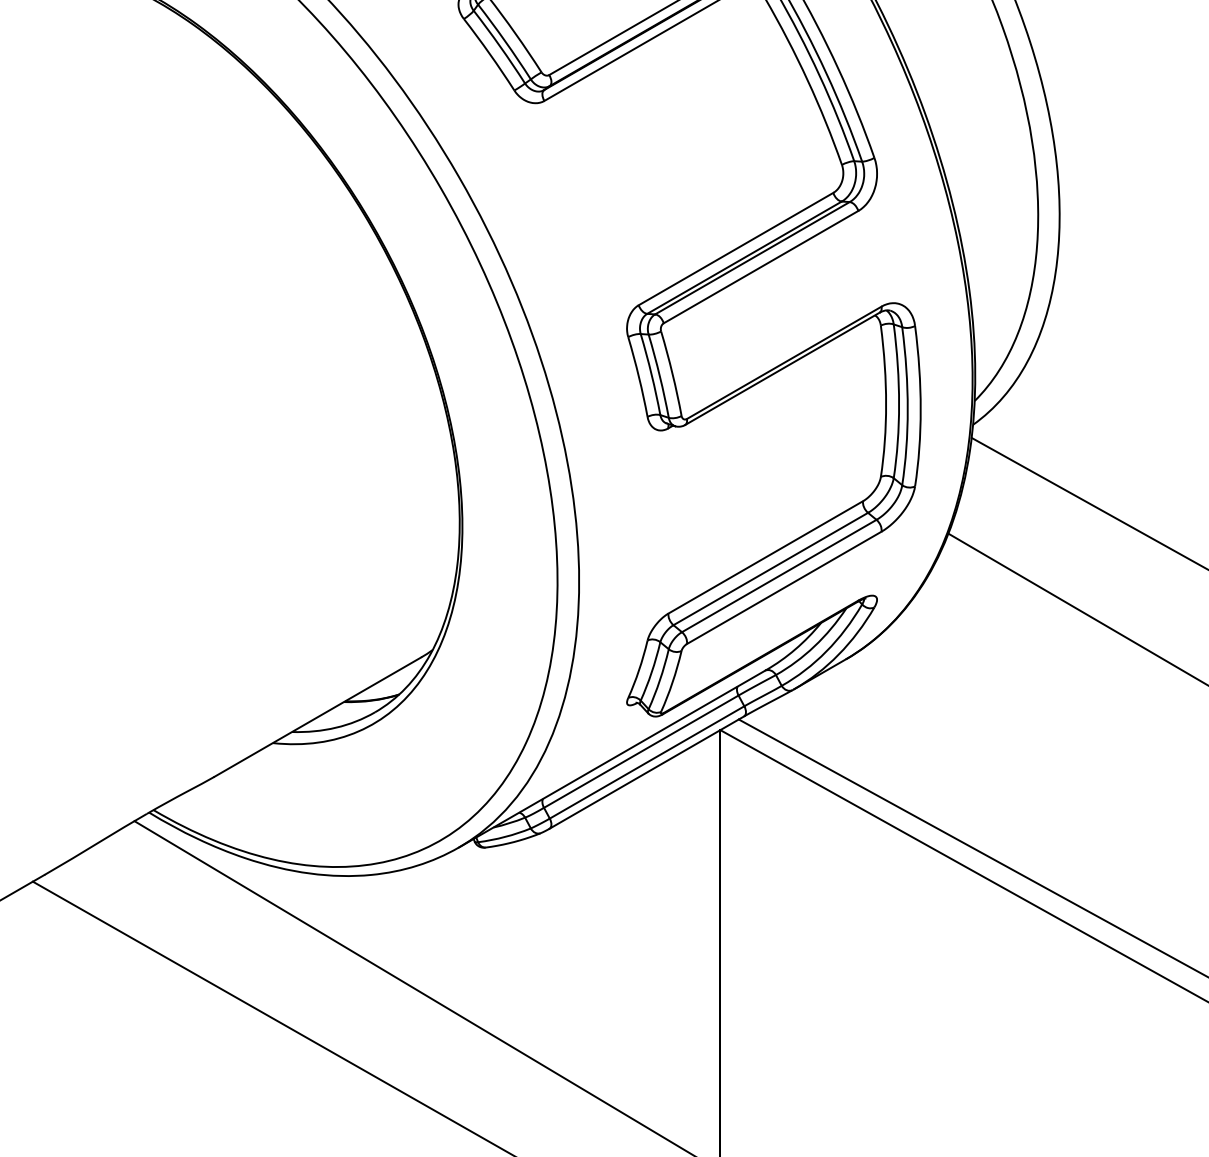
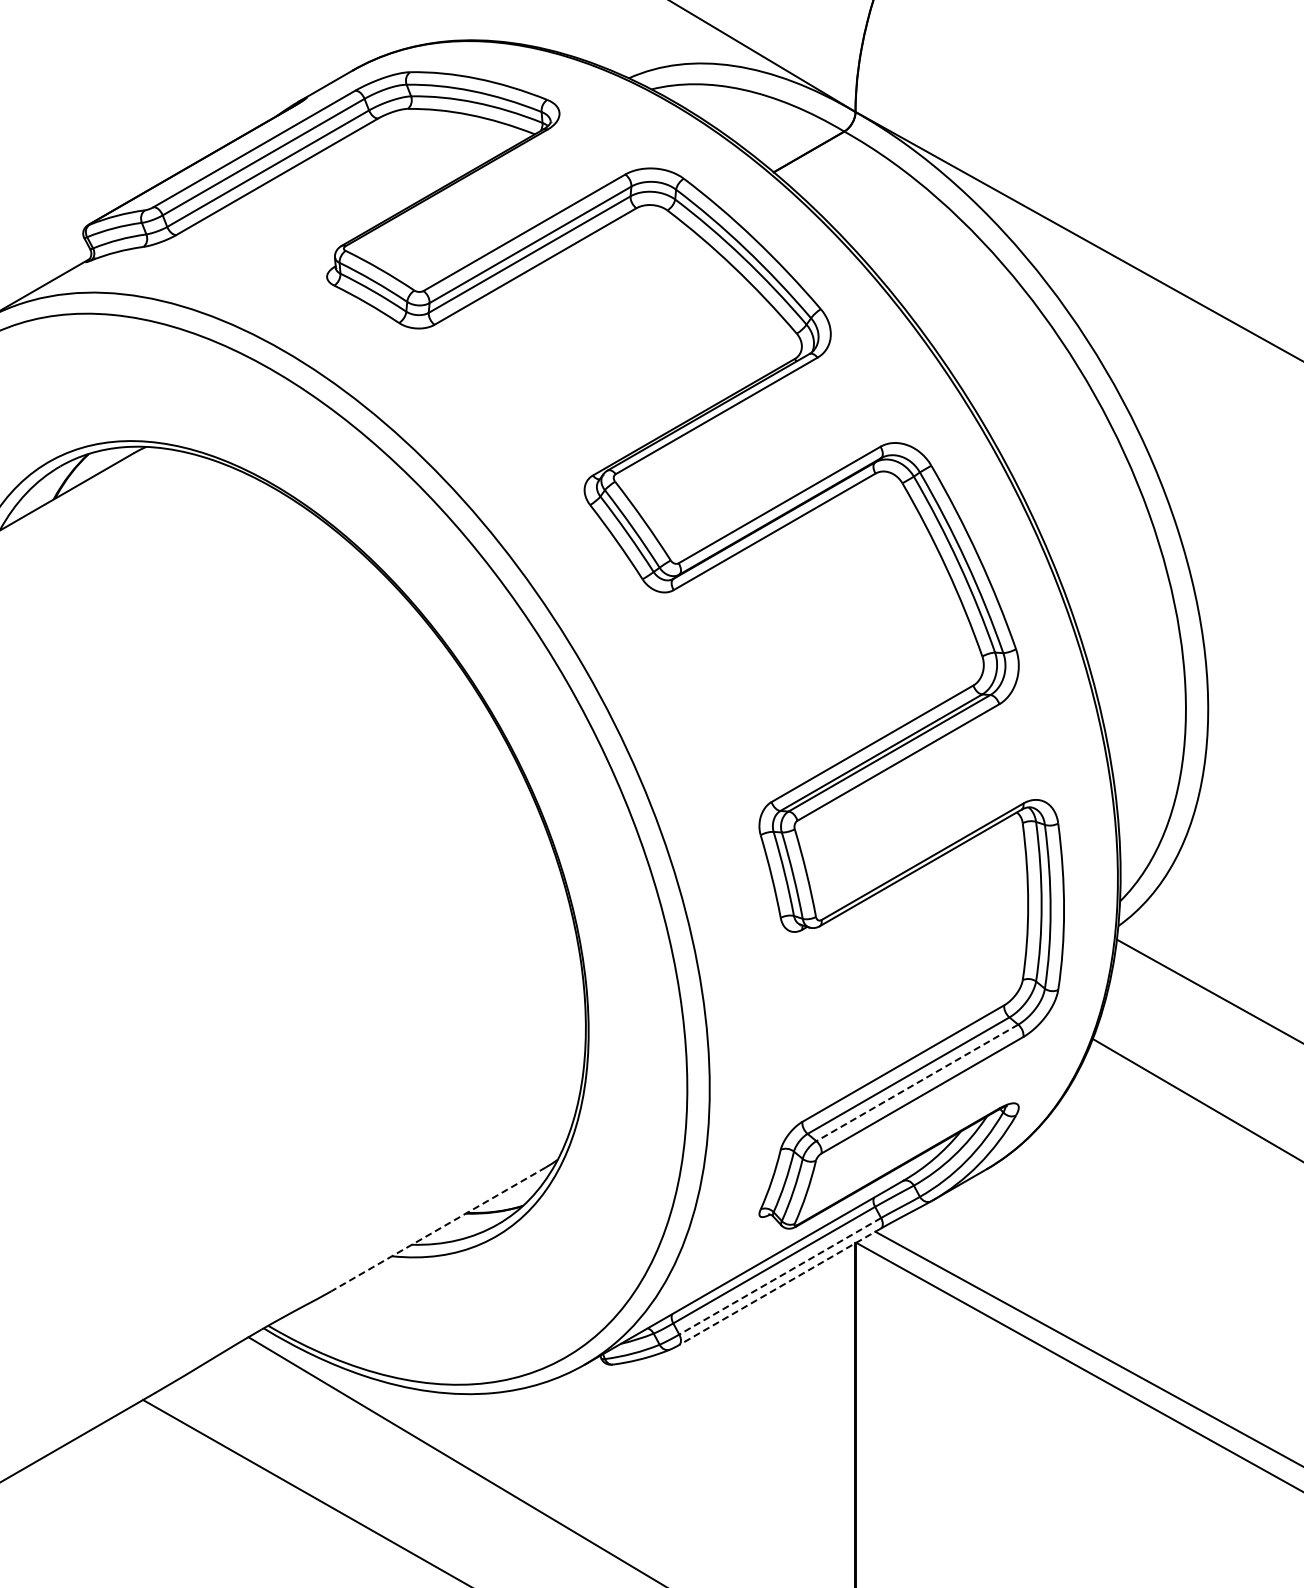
line: (779, 575) -> (917, 1082), solid -> dashed
line: (317, 717) -> (438, 1229), solid -> dashed
line: (647, 762) -> (780, 1276), solid -> dashed
line: (646, 772) -> (779, 1286), solid -> dashed

